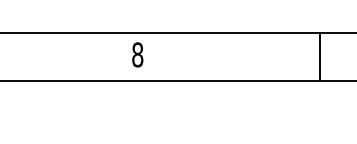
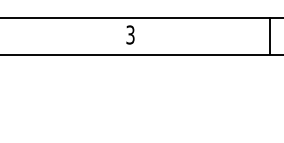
text: (137, 54) -> (130, 34), 8 -> 3

